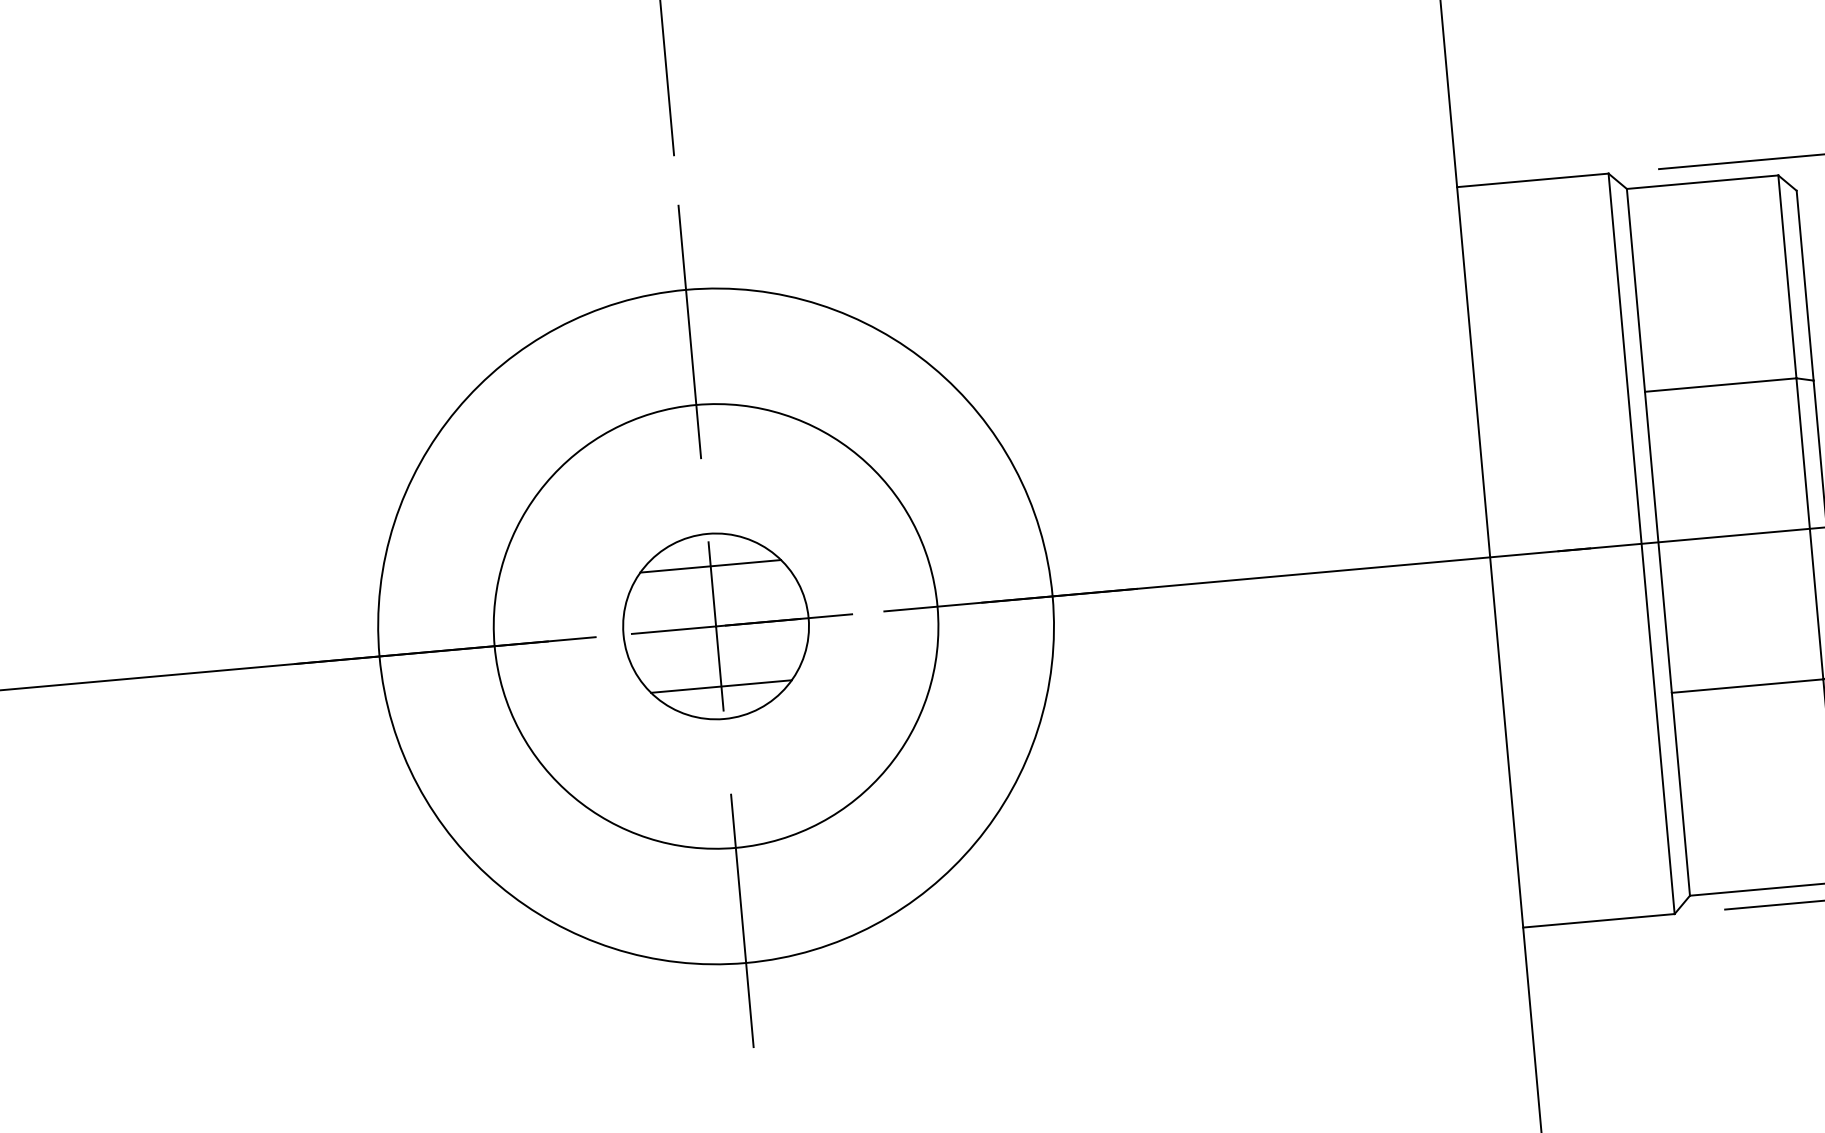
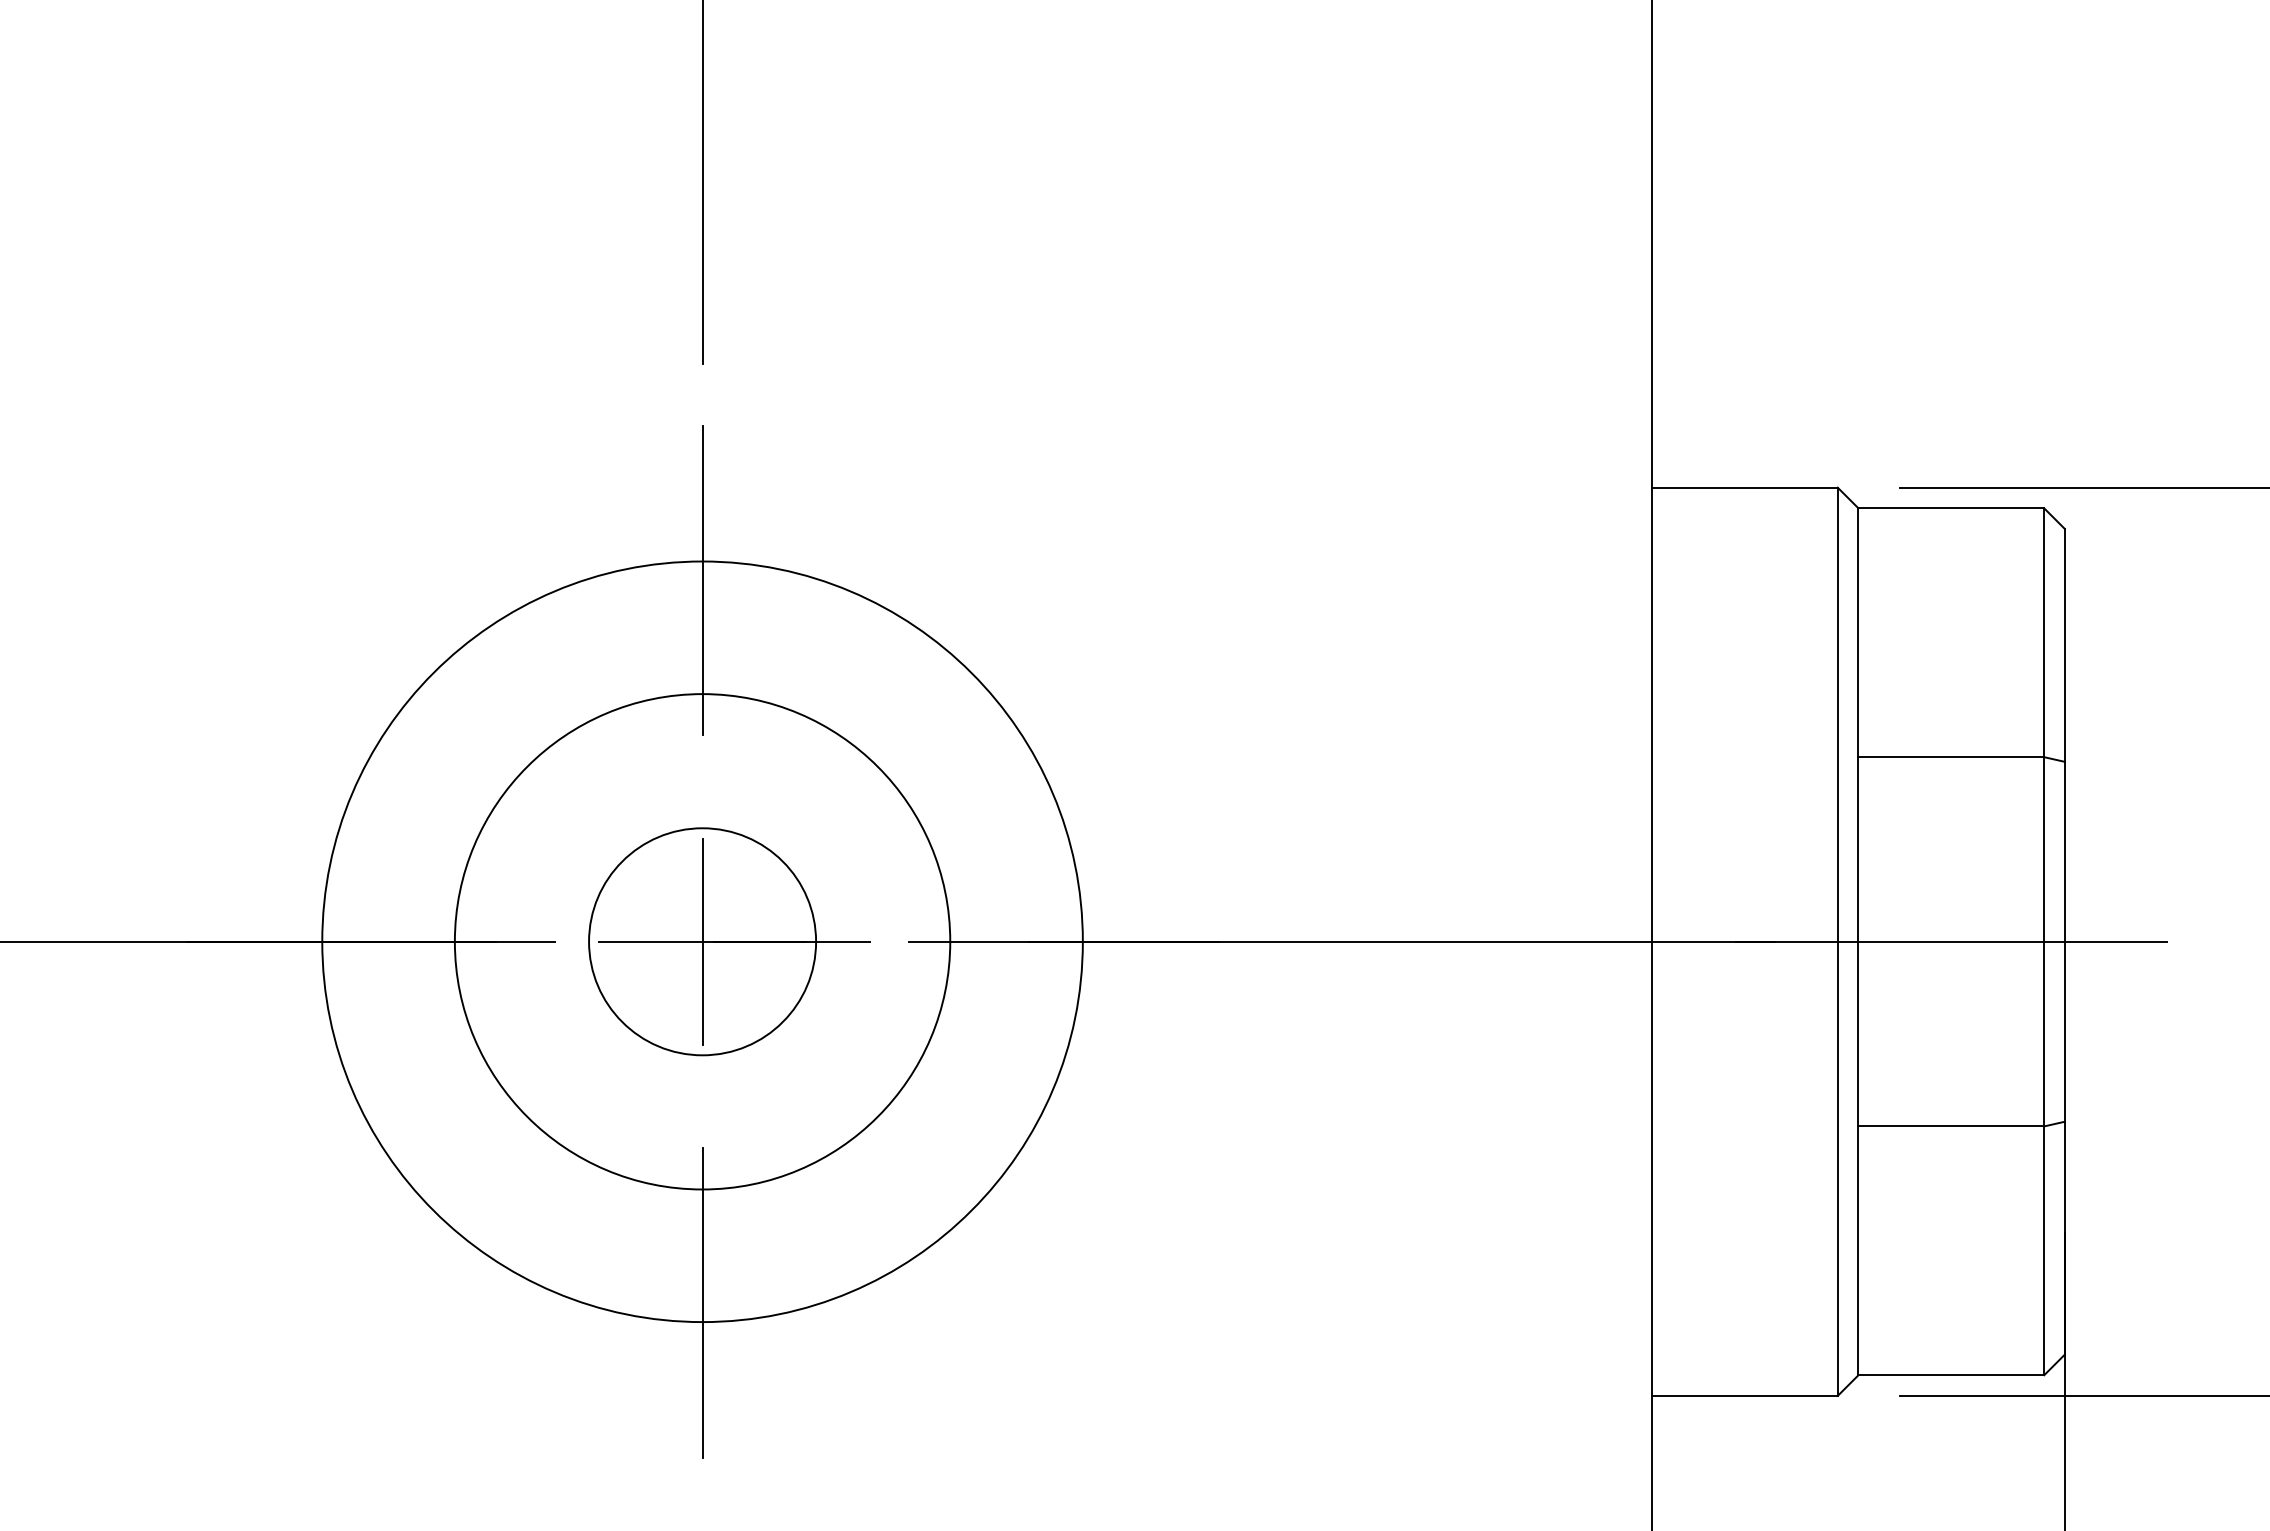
line: (710, 566) -> (702, 868), removed
circle: (716, 626) -> (702, 941), size x0.6
circle: (716, 626) -> (702, 941), size x1.4
line: (721, 686) -> (702, 1015), removed

